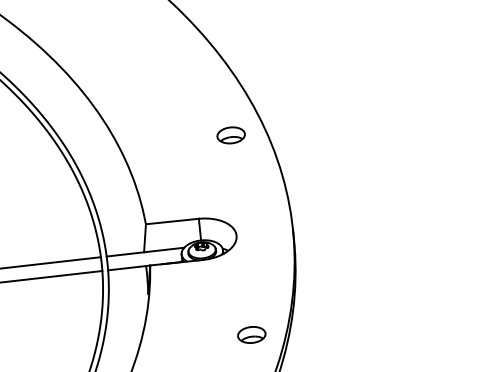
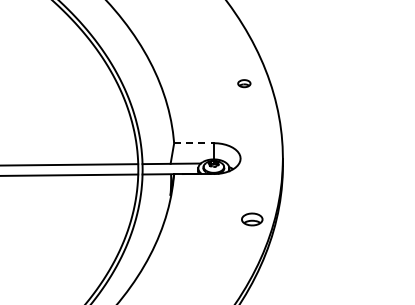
part: (231, 135) -> (244, 83), size x0.6
line: (173, 221) -> (194, 143), solid -> dashed
part: (252, 334) -> (252, 219), moved

